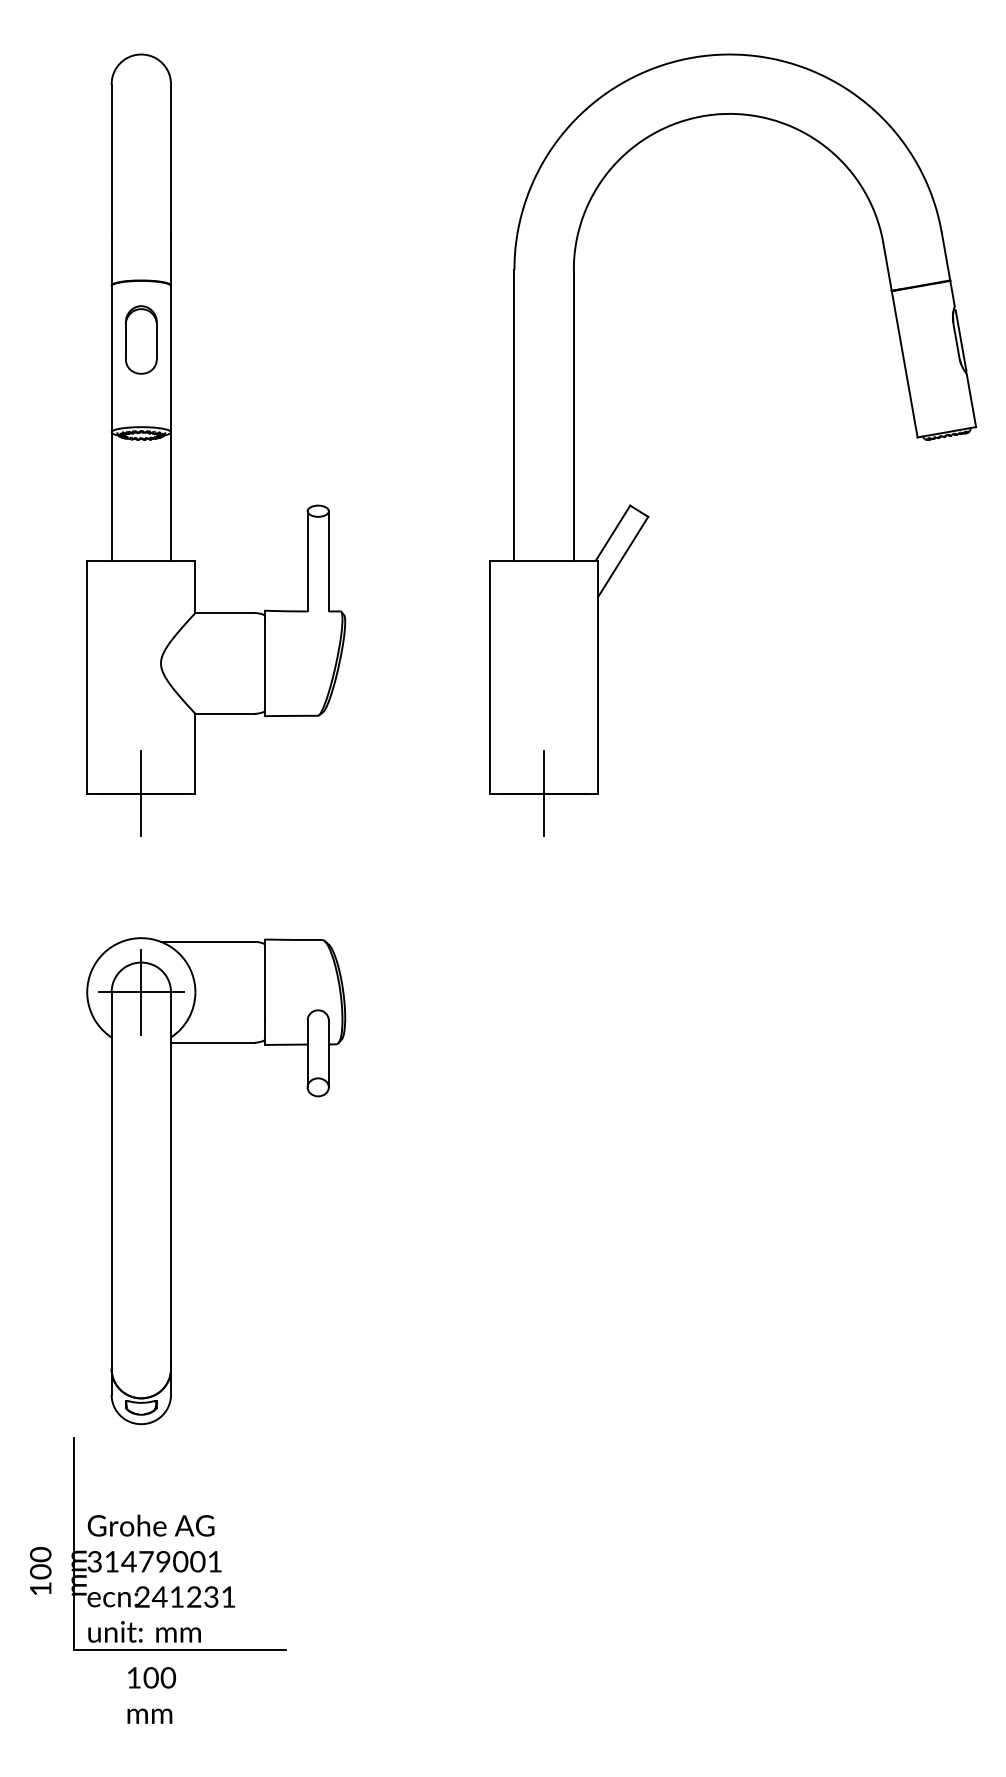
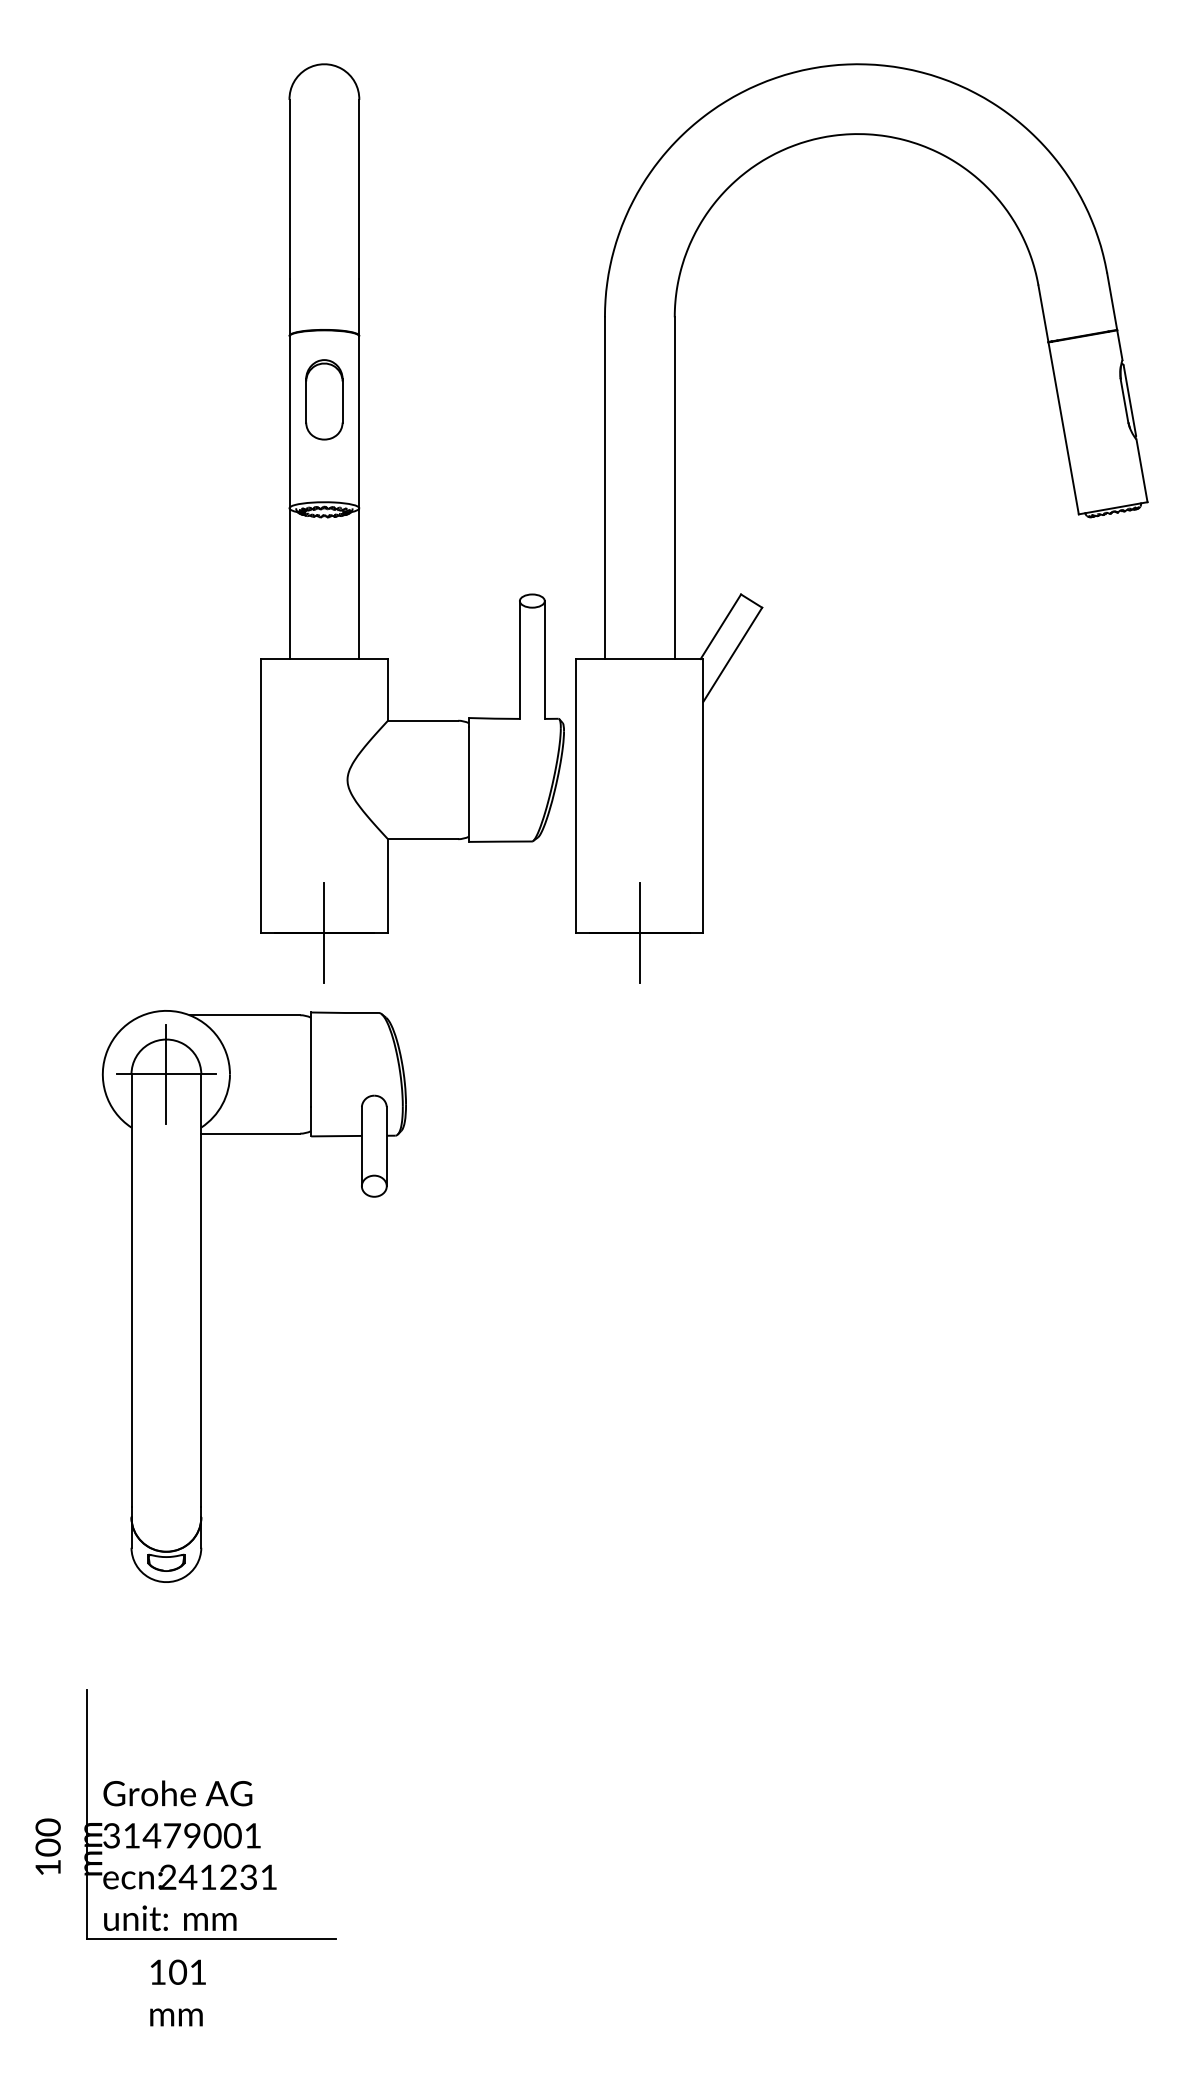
part: (171, 445) -> (359, 523), moved
part: (171, 1181) -> (201, 1296), moved
text: (168, 1677) -> (198, 1971), 100 -> 101

